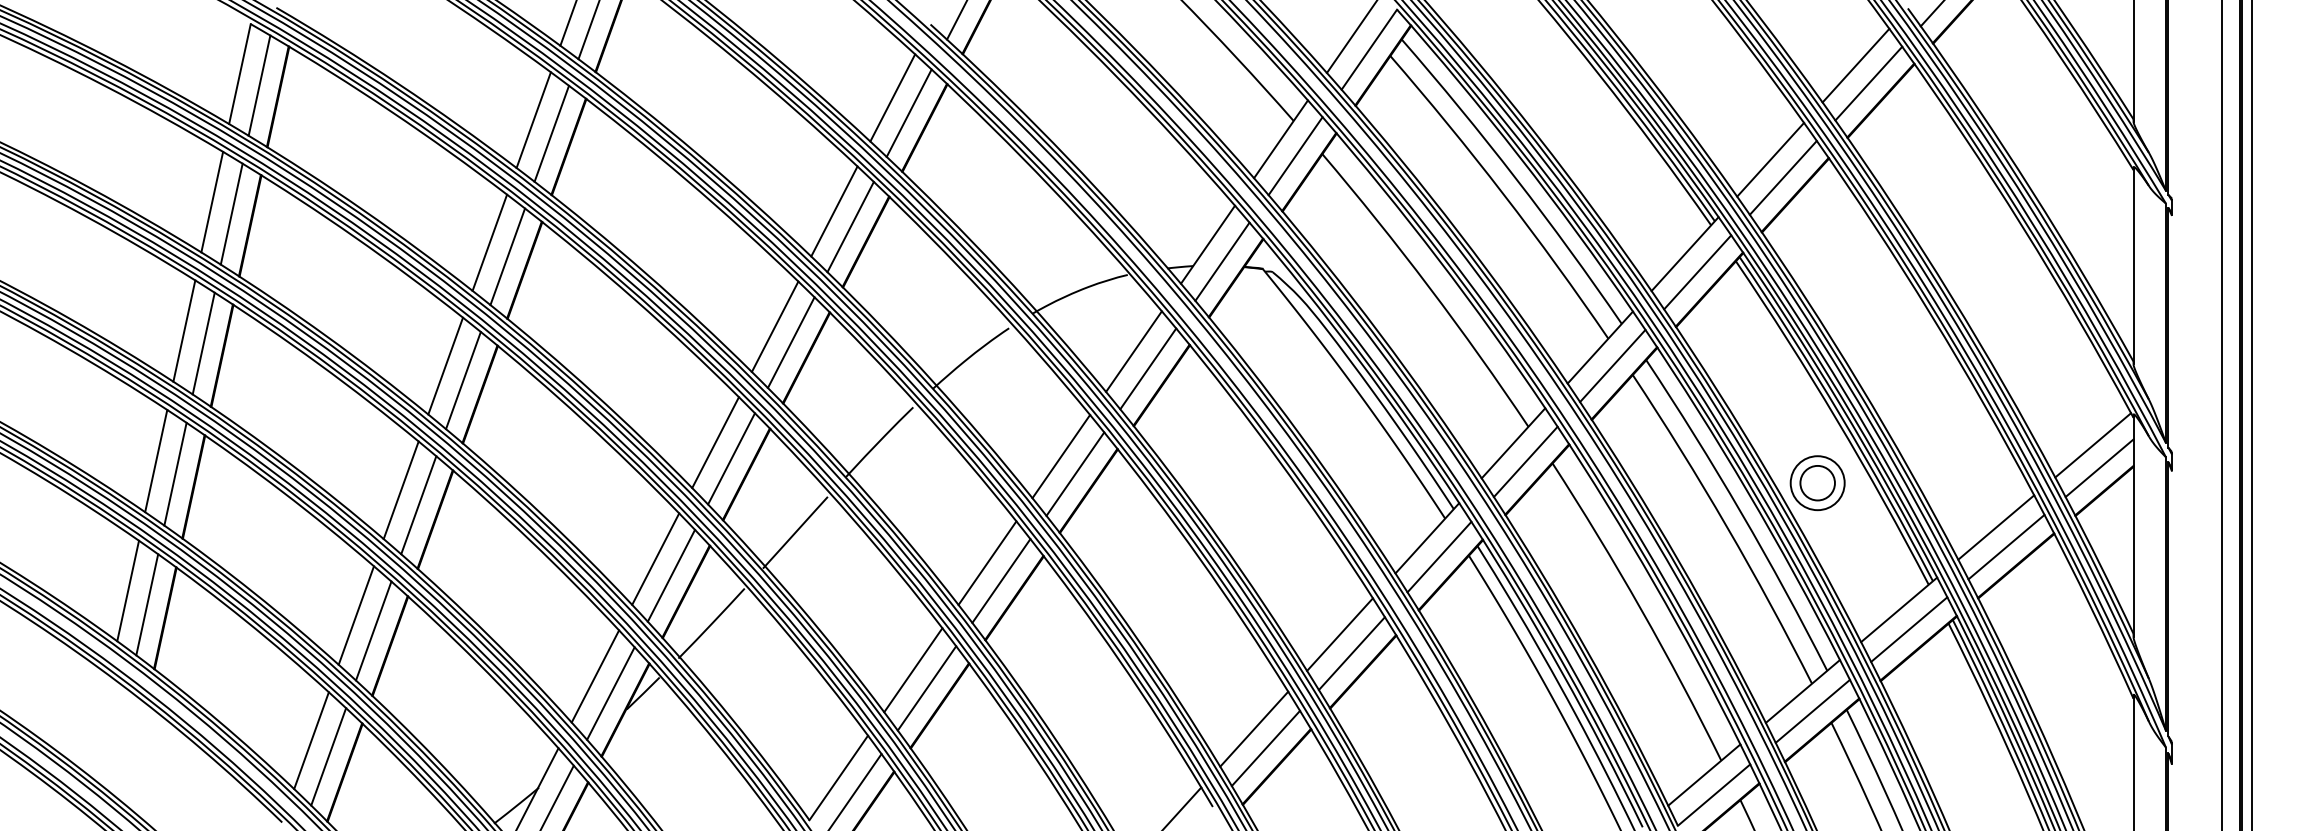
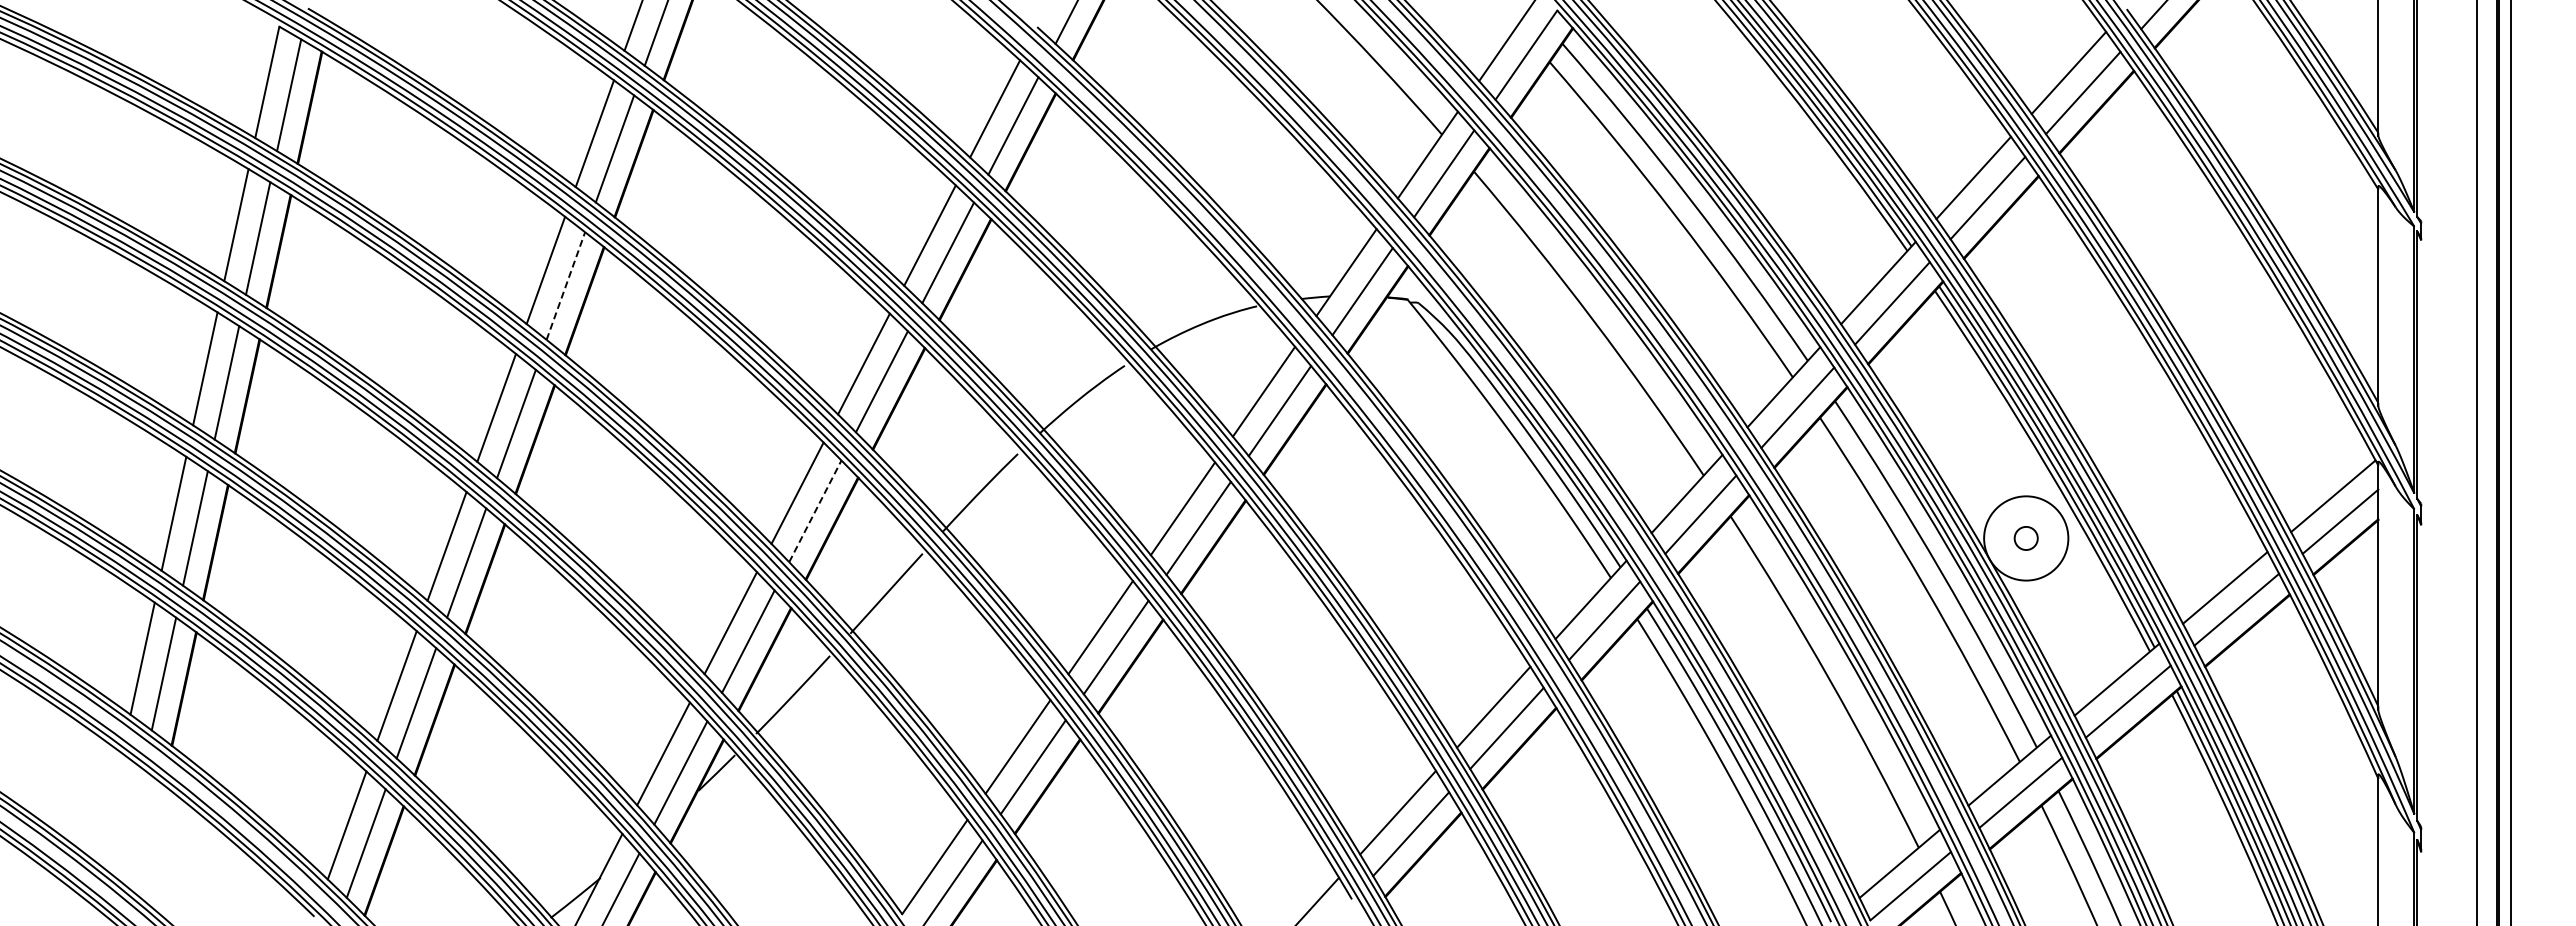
line: (508, 256) -> (566, 285), solid -> dashed
line: (731, 458) -> (815, 510), solid -> dashed
circle: (1817, 483) -> (2025, 538), size x0.6
circle: (1817, 483) -> (2026, 538), size x1.4

